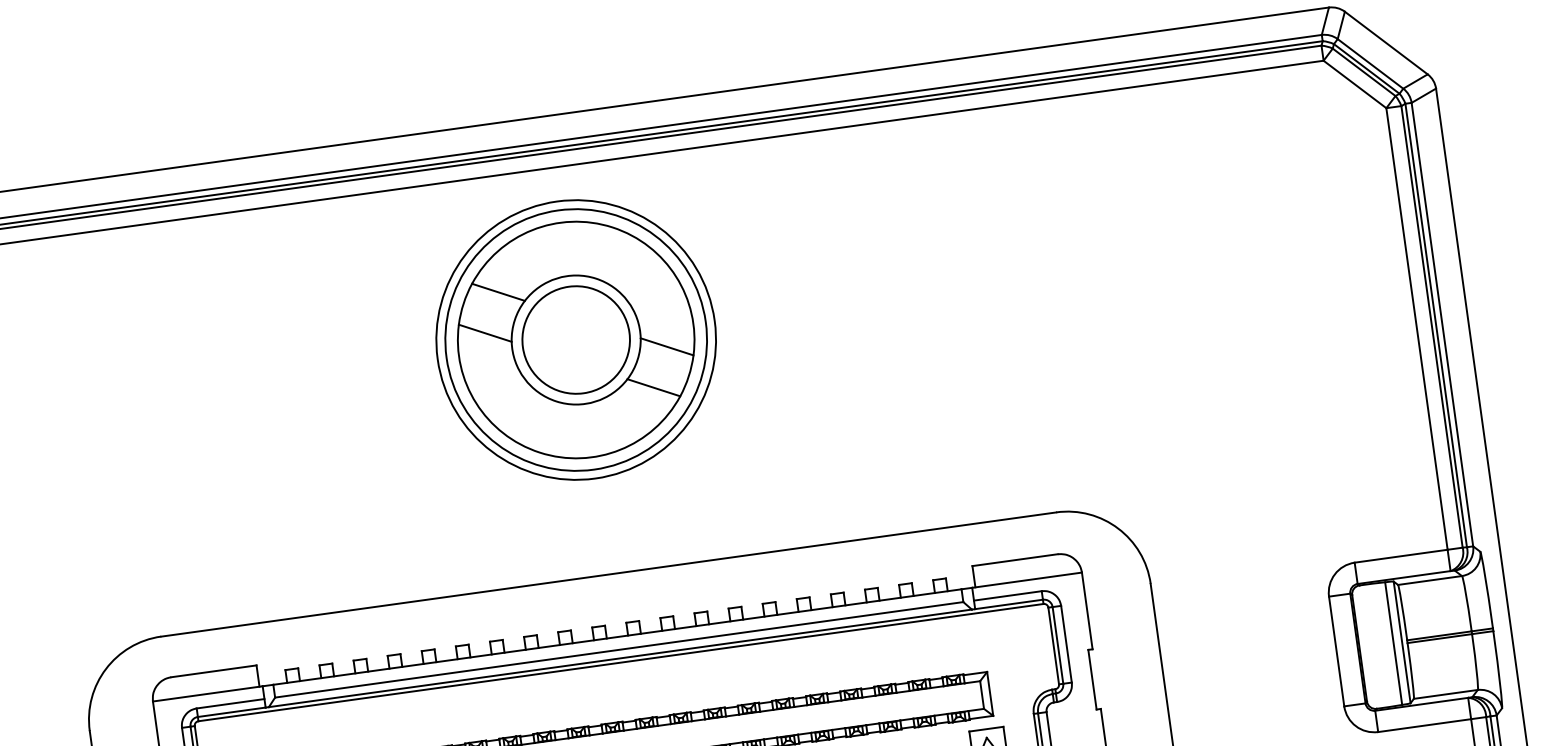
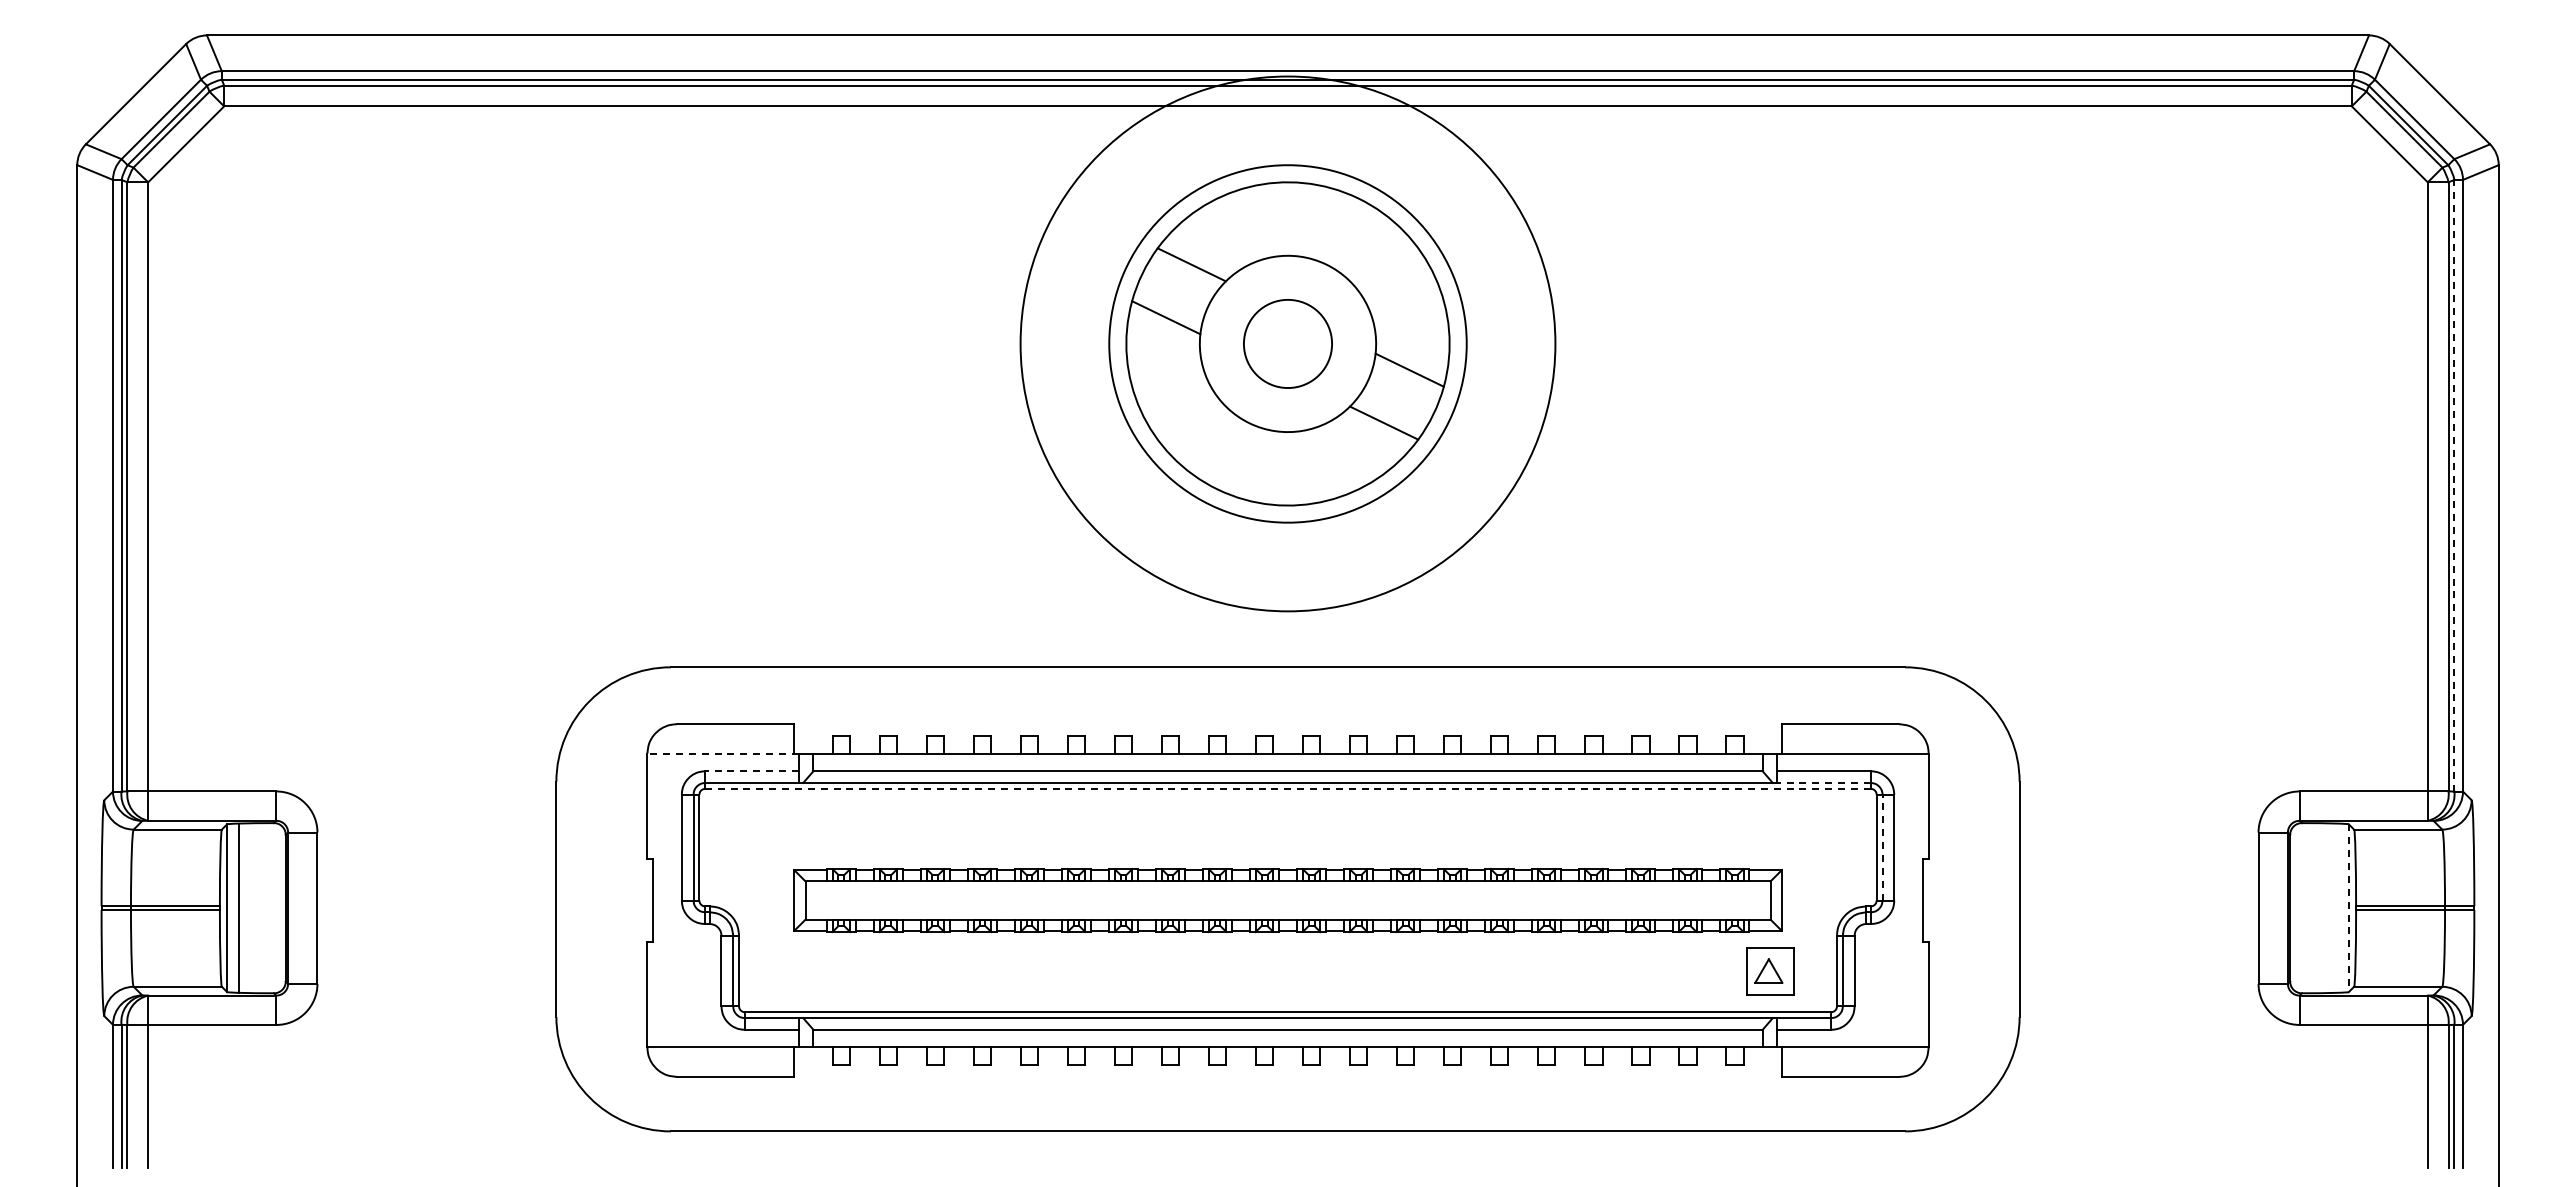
line: (1436, 325) -> (2454, 485), solid -> dashed
circle: (575, 339) -> (1287, 343), size x0.6
circle: (575, 339) -> (1287, 343), size x1.4
line: (1009, 604) -> (1824, 782), solid -> dashed
line: (1401, 642) -> (2348, 908), solid -> dashed
line: (1393, 643) -> (2337, 907), removed
line: (1057, 645) -> (1882, 847), solid -> dashed
line: (621, 662) -> (1288, 788), solid -> dashed
line: (208, 693) -> (723, 753), solid -> dashed
line: (230, 703) -> (752, 771), solid -> dashed

